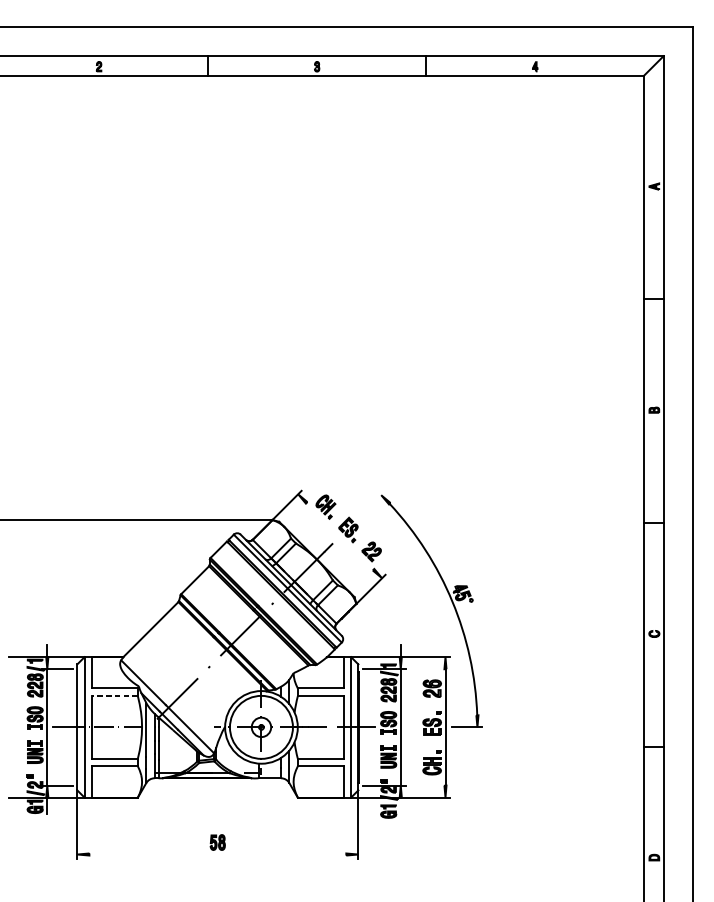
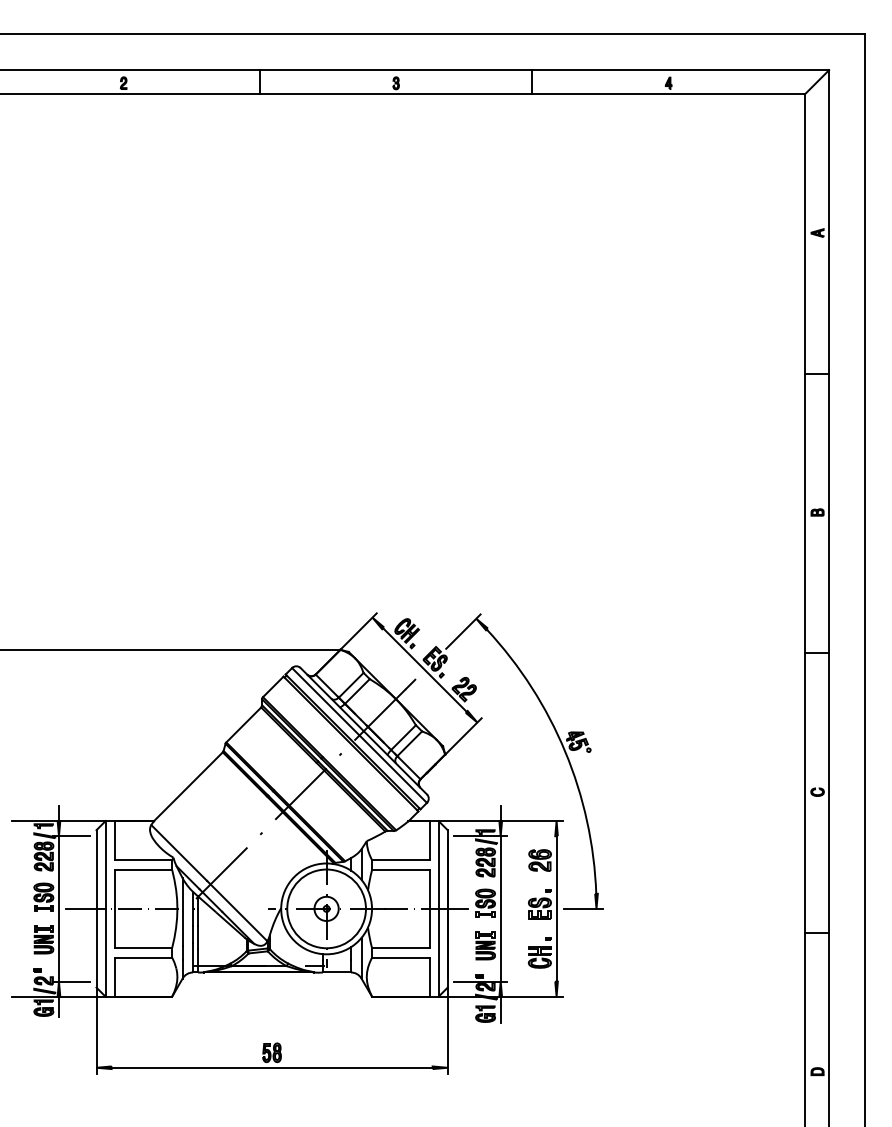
line: (371, 505) -> (463, 631), added
line: (339, 535) -> (424, 669), added
line: (114, 696) -> (143, 870), dashed -> solid
line: (400, 807) -> (500, 1009), added
line: (217, 854) -> (271, 1067), added

